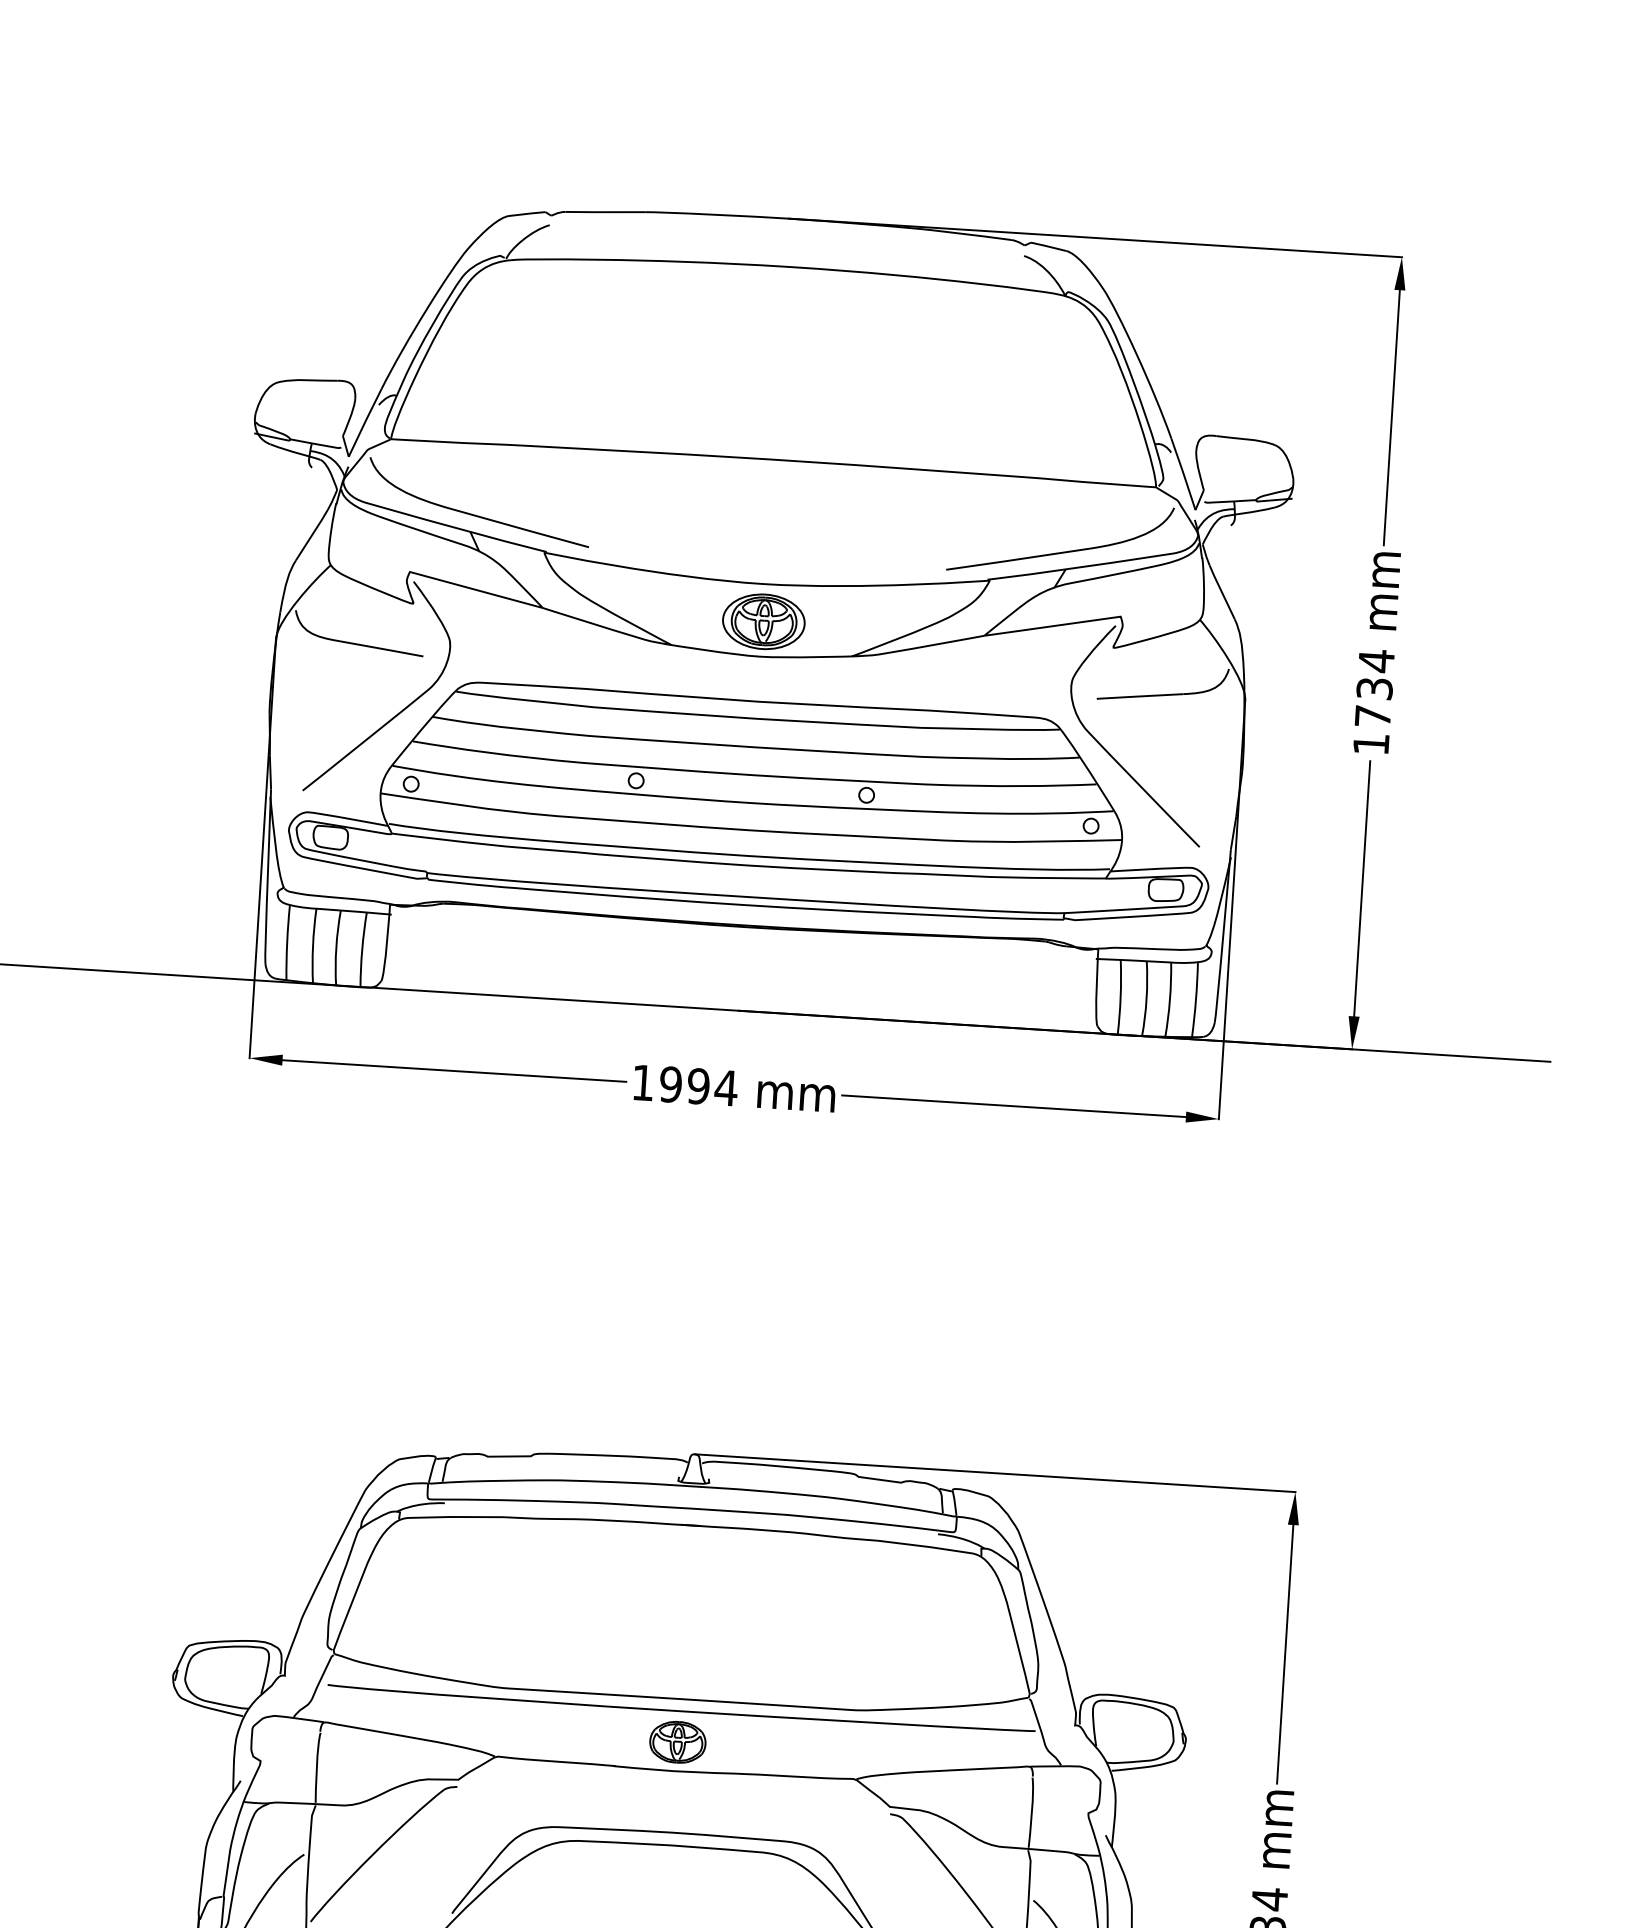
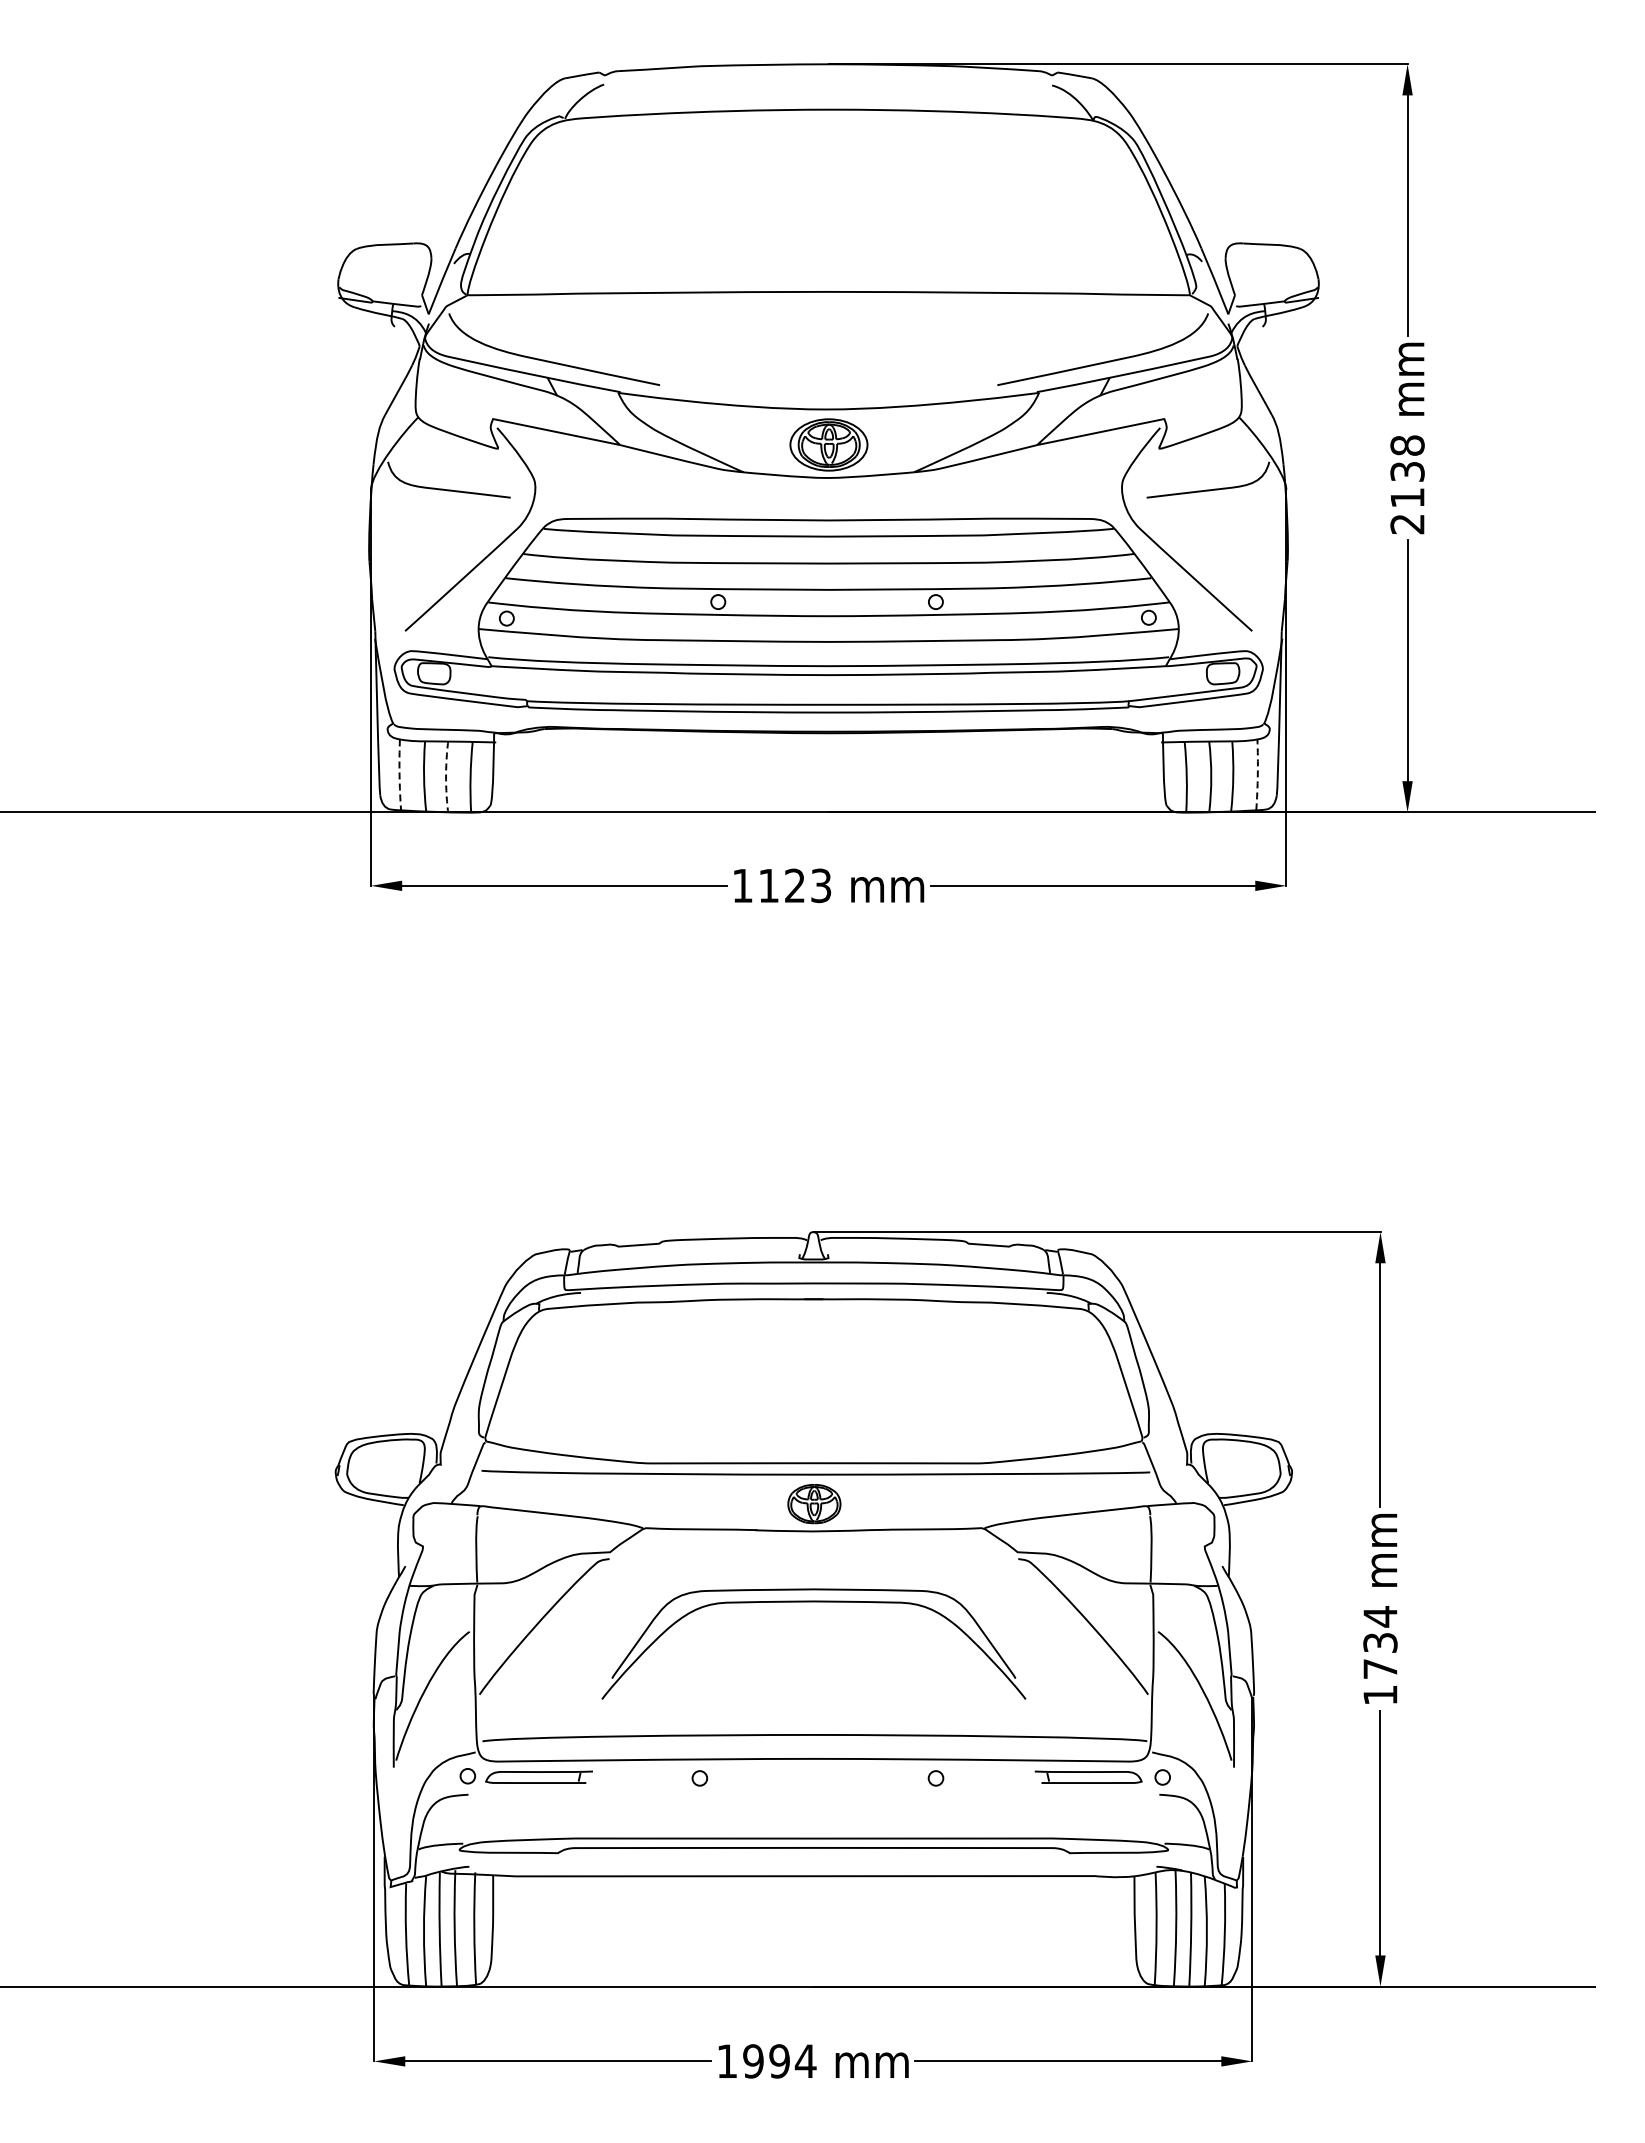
text: (1373, 702) -> (1407, 484), 1734 -> 2138
arc: (287, 942) -> (399, 774), solid -> dashed
arc: (336, 947) -> (446, 776), solid -> dashed
arc: (1195, 999) -> (1257, 774), solid -> dashed
text: (699, 1086) -> (795, 885), 1994 -> 1123

